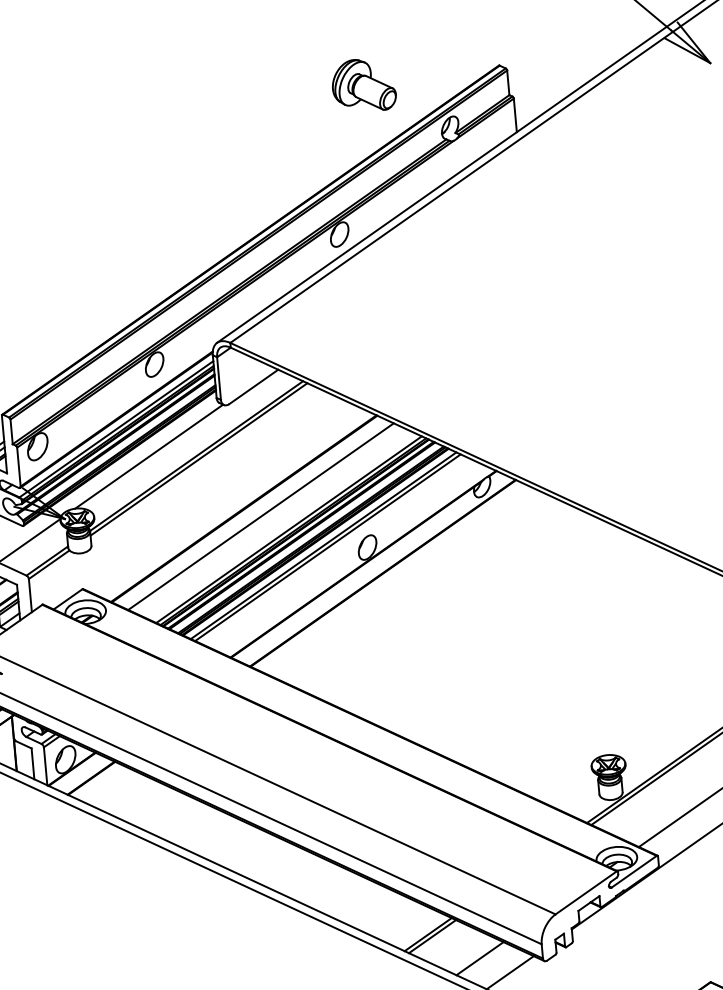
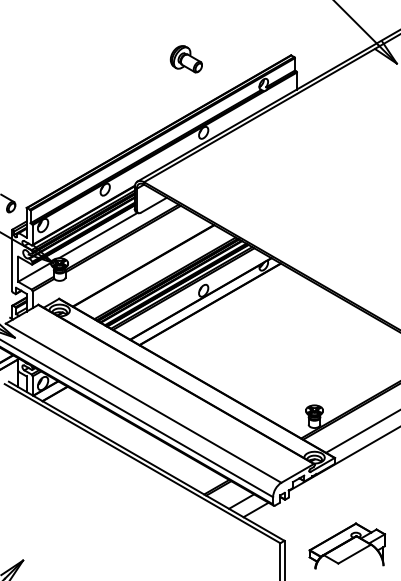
part: (362, 86) -> (185, 59), moved
line: (260, 516) -> (151, 270), removed

